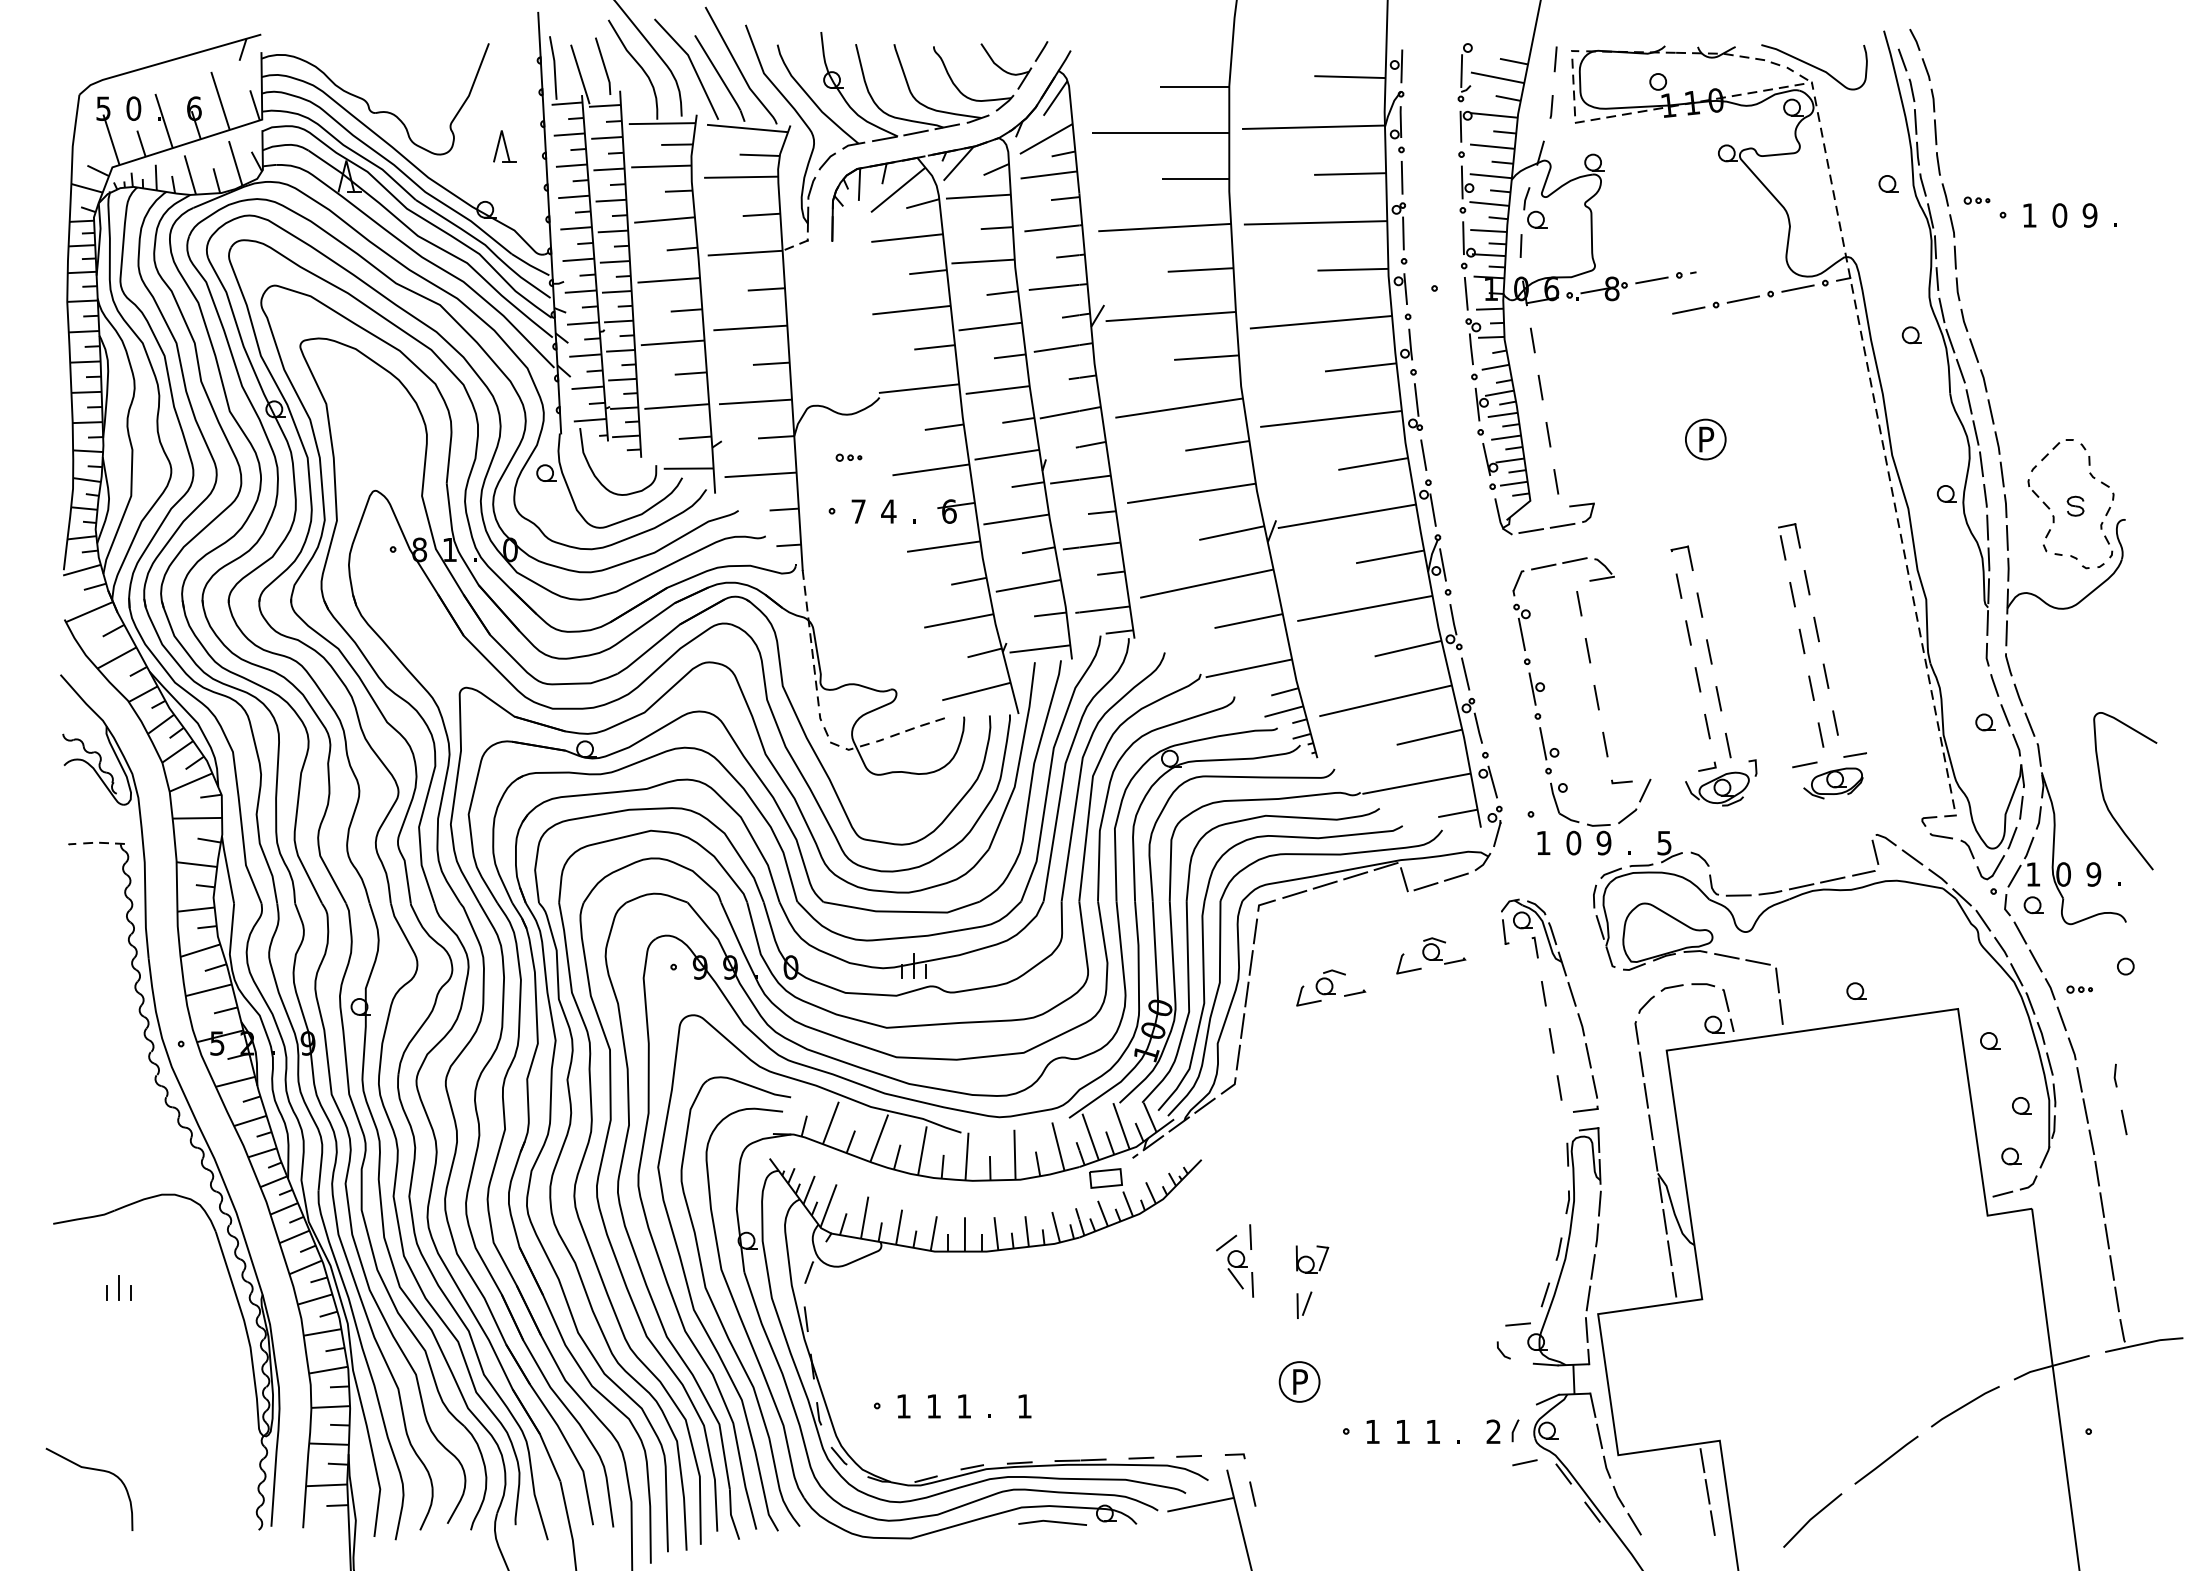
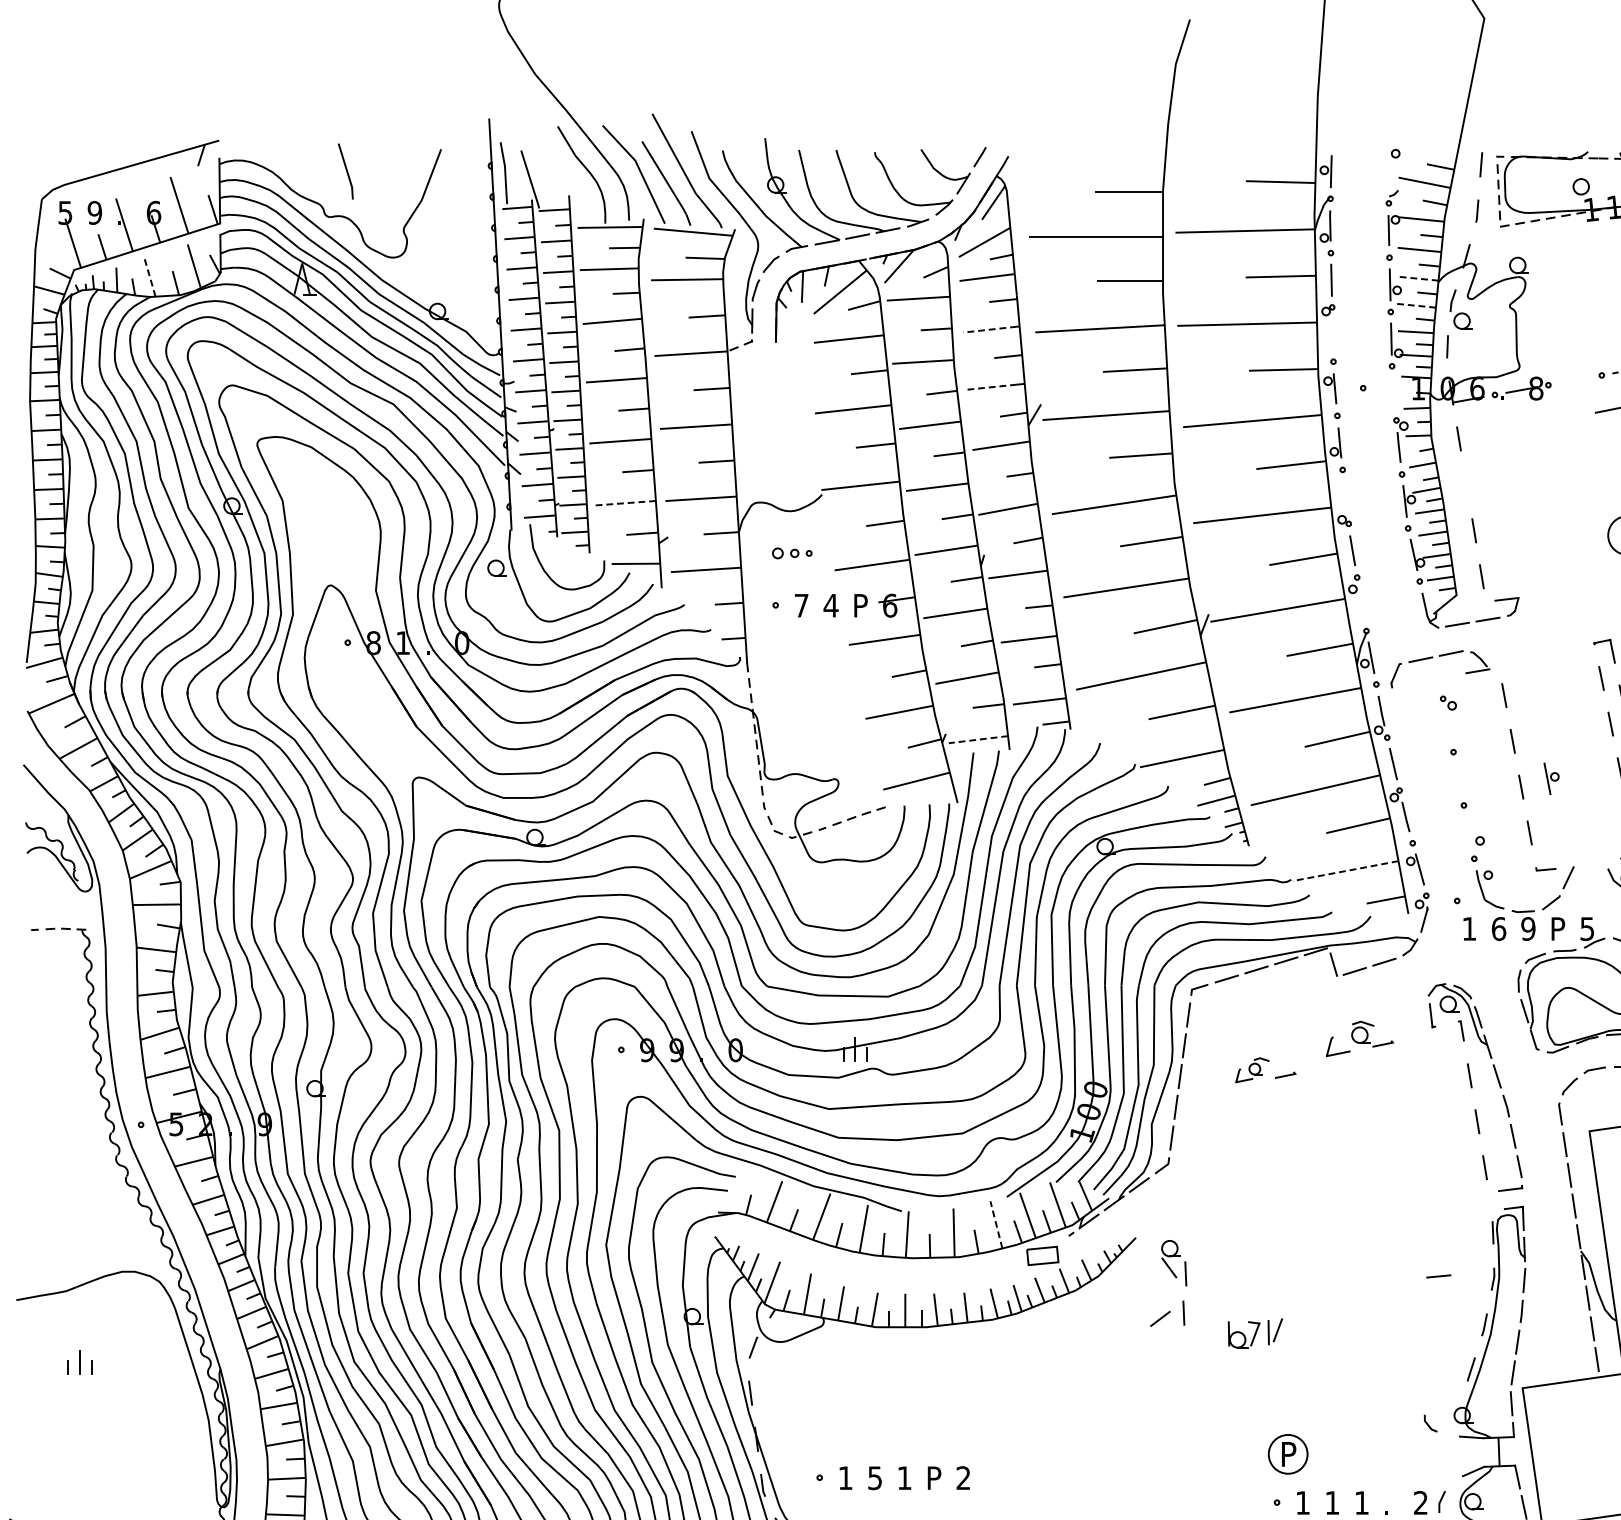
line: (603, 65) -> (346, 170), moved
line: (1461, 71) -> (1389, 176), removed
text: (133, 108) -> (94, 212), 0 -> 9
part: (504, 146) -> (456, 249), removed
line: (190, 174) -> (150, 277), solid -> dashed
line: (1490, 176) -> (1417, 279), solid -> dashed
line: (1489, 203) -> (1416, 305), solid -> dashed
line: (1051, 228) -> (989, 329), solid -> dashed
line: (1403, 233) -> (1332, 334), removed
line: (1651, 280) -> (1574, 380), removed
line: (1053, 287) -> (991, 387), solid -> dashed
line: (1465, 293) -> (1393, 393), removed
line: (1540, 387) -> (1466, 484), removed
line: (1416, 399) -> (1345, 496), removed
line: (676, 406) -> (624, 503), solid -> dashed
part: (848, 457) -> (791, 552), size x1.6
line: (1432, 509) -> (1361, 603), removed
text: (919, 511) -> (860, 605), . -> P
part: (1563, 563) -> (1440, 656), moved
line: (1521, 634) -> (1447, 725), removed
line: (1039, 648) -> (977, 739), solid -> dashed
part: (1536, 688) -> (1551, 778), moved
line: (1543, 743) -> (1469, 831), removed
line: (1416, 783) -> (1345, 870), solid -> dashed
text: (1573, 842) -> (1498, 928), 0 -> 6
text: (1634, 842) -> (1558, 928), . -> P
part: (1320, 987) -> (1251, 1069), size x0.7
line: (1058, 1146) -> (996, 1224), solid -> dashed
part: (1240, 1273) -> (1173, 1262), moved
part: (1304, 1304) -> (1275, 1331), moved
line: (1517, 1324) -> (1438, 1276), moved
part: (1299, 1381) -> (1288, 1453), moved
text: (933, 1406) -> (874, 1478), 1 -> 5
text: (994, 1406) -> (934, 1478), . -> P
text: (1024, 1406) -> (963, 1478), 1 -> 2

